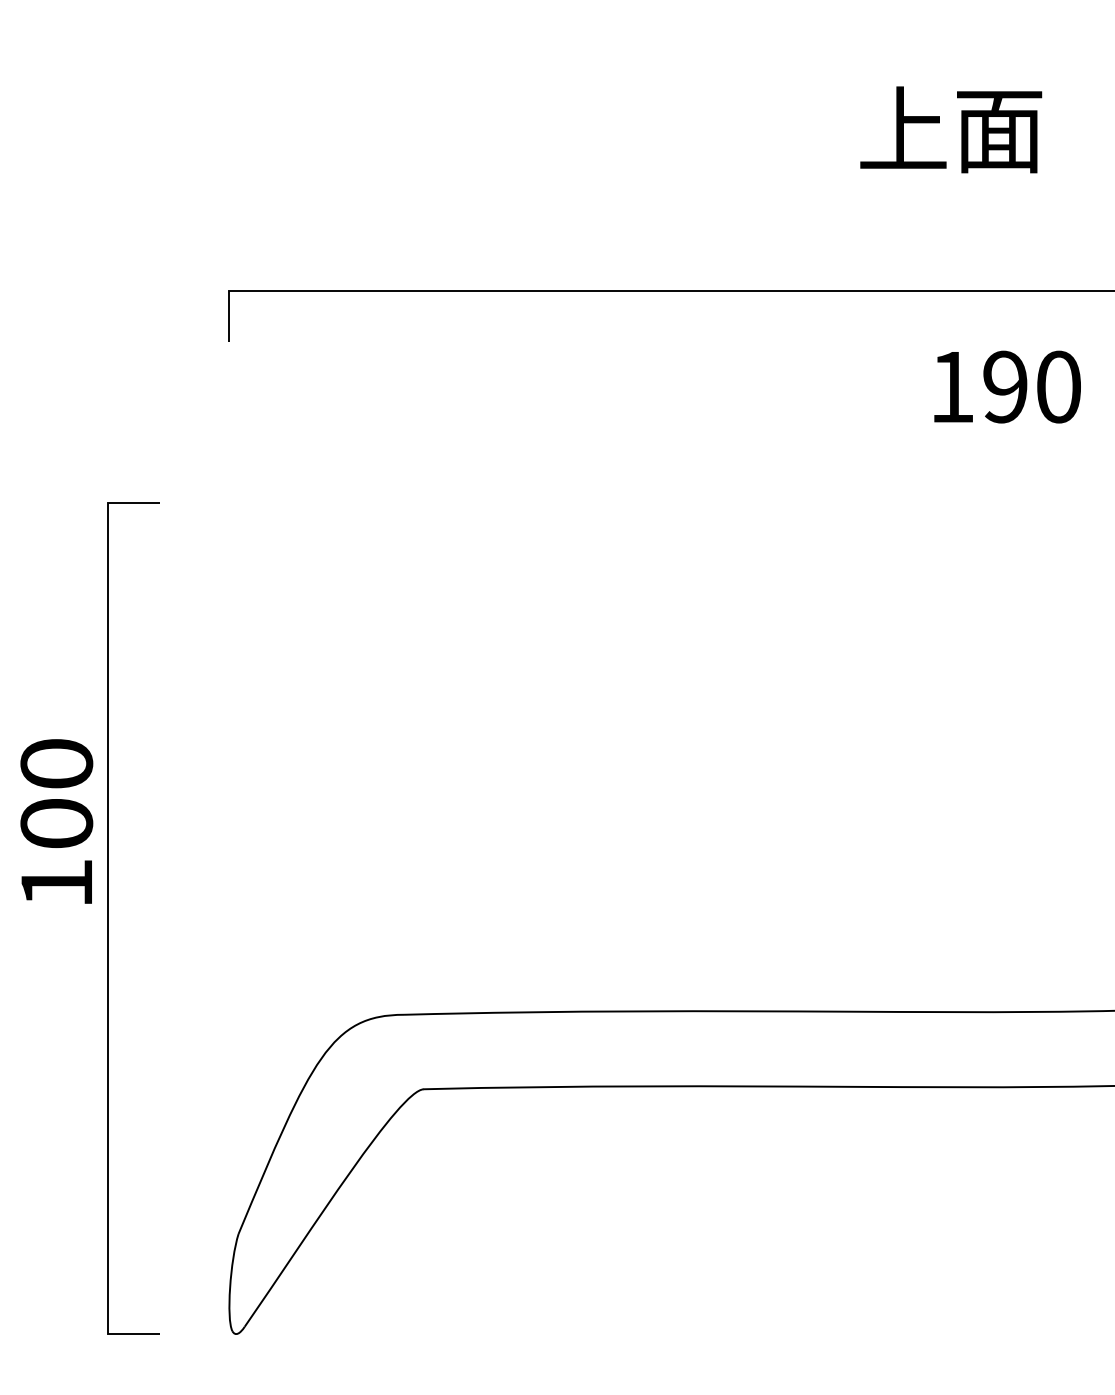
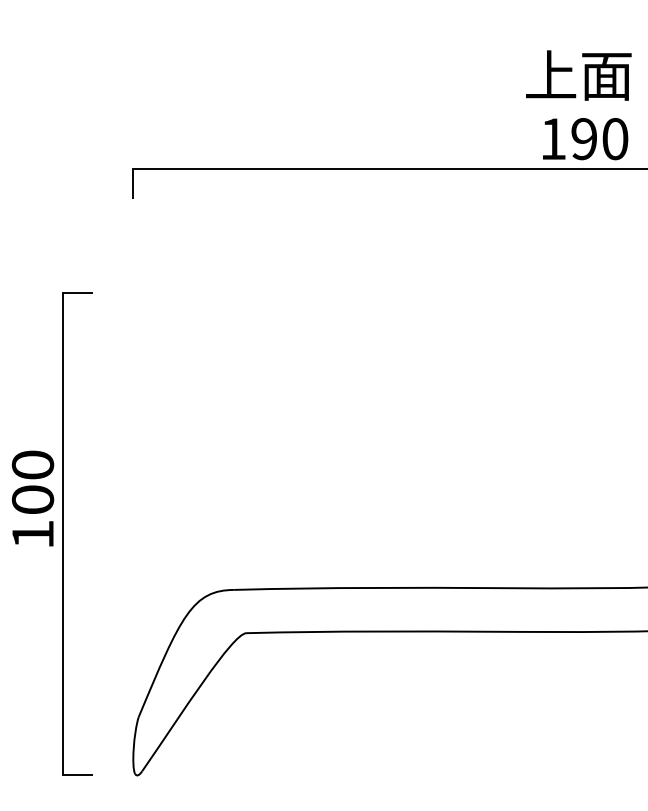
text: (950, 129) -> (578, 75), moved
text: (1007, 387) -> (585, 139), moved
text: (55, 821) -> (32, 498), moved

